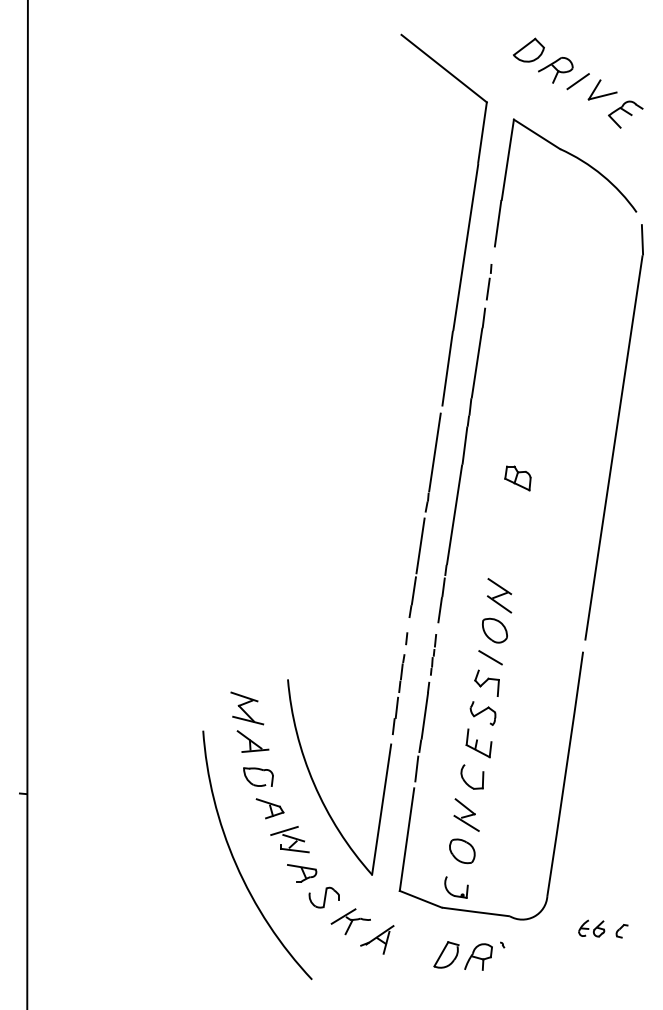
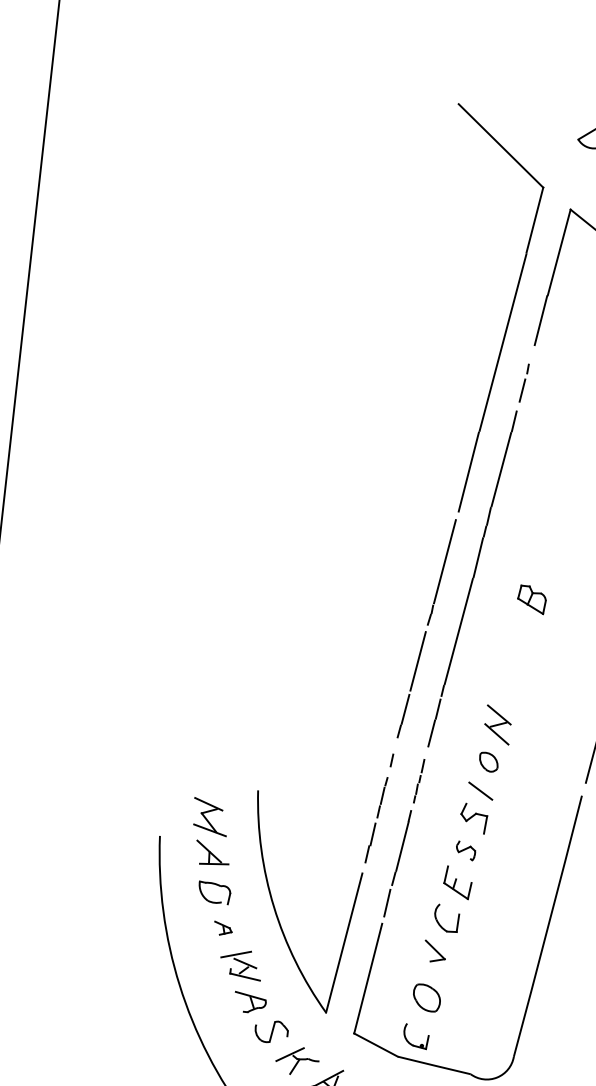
part: (494, 630) -> (488, 762), size x0.7
part: (482, 713) -> (465, 850), size x0.7
part: (269, 808) -> (222, 928), size x0.6
line: (466, 822) -> (434, 967), removed

